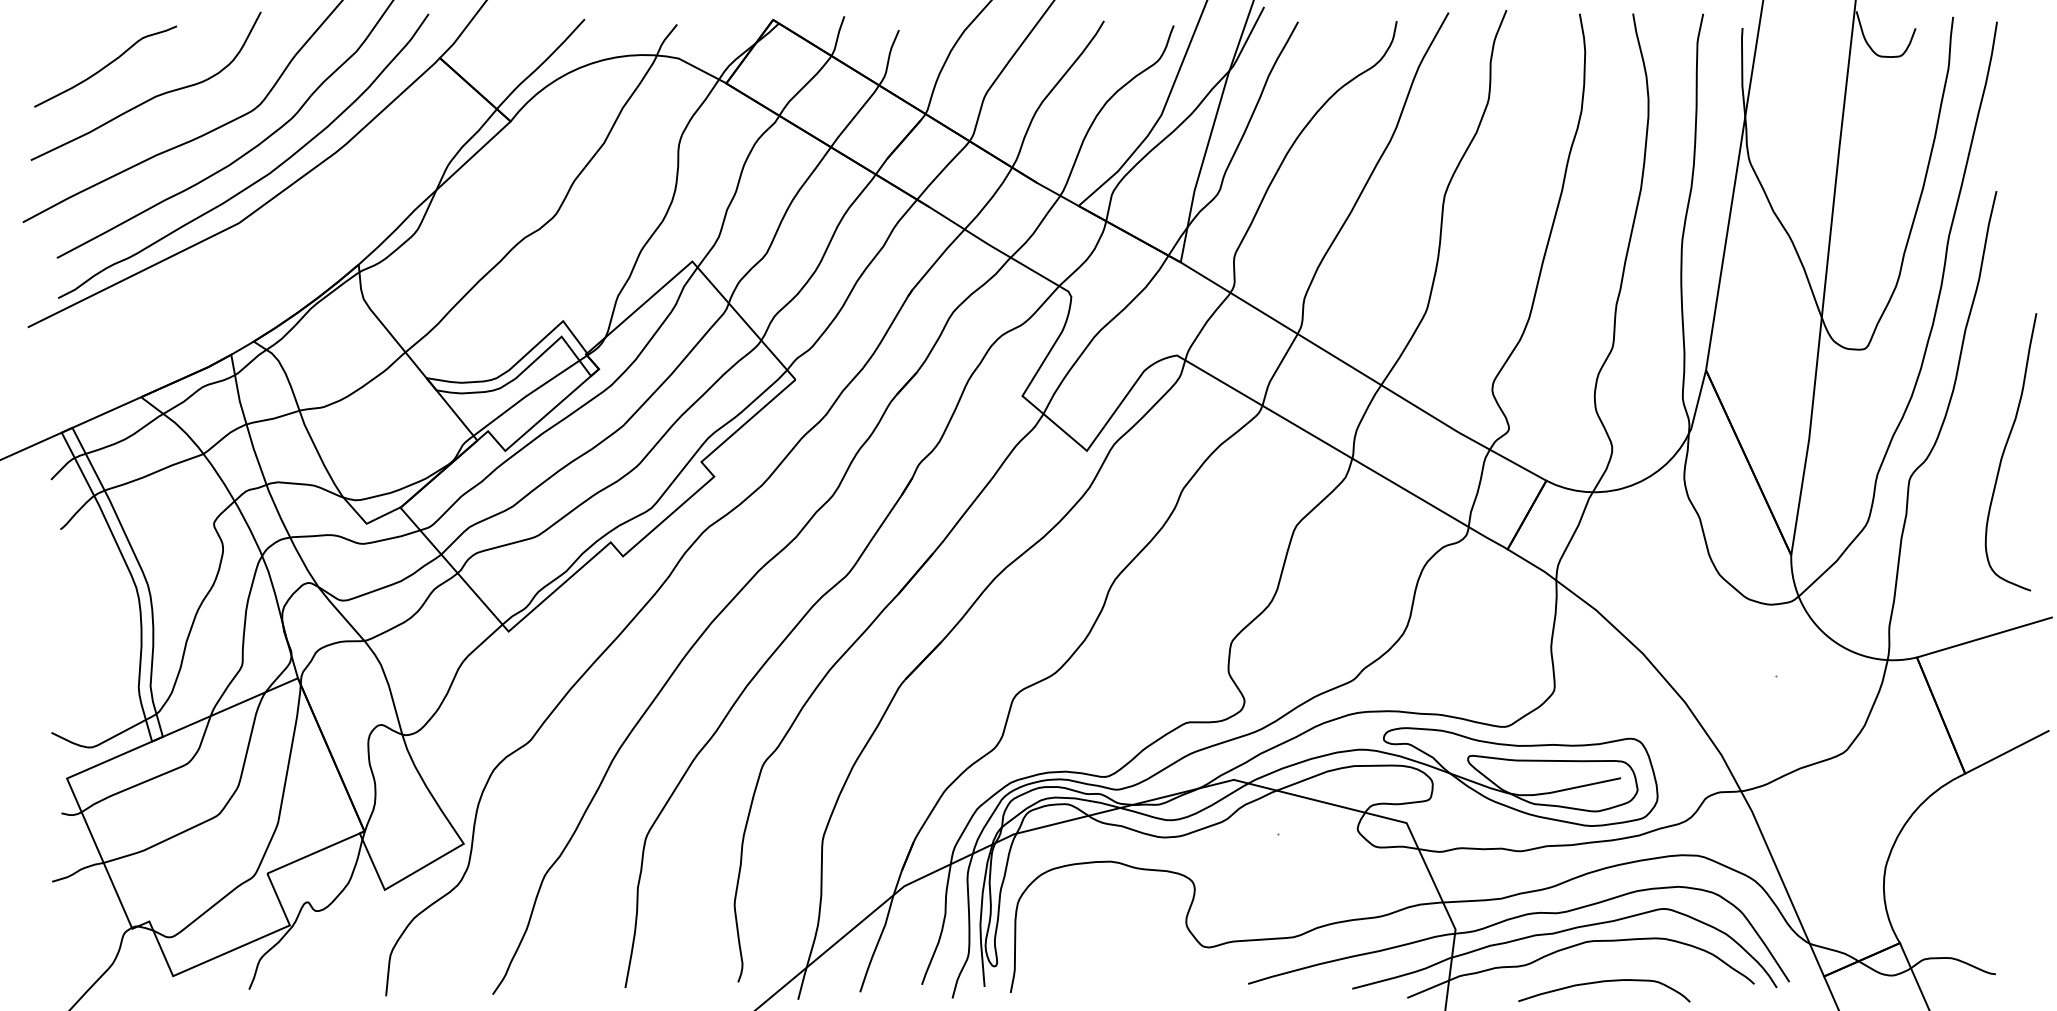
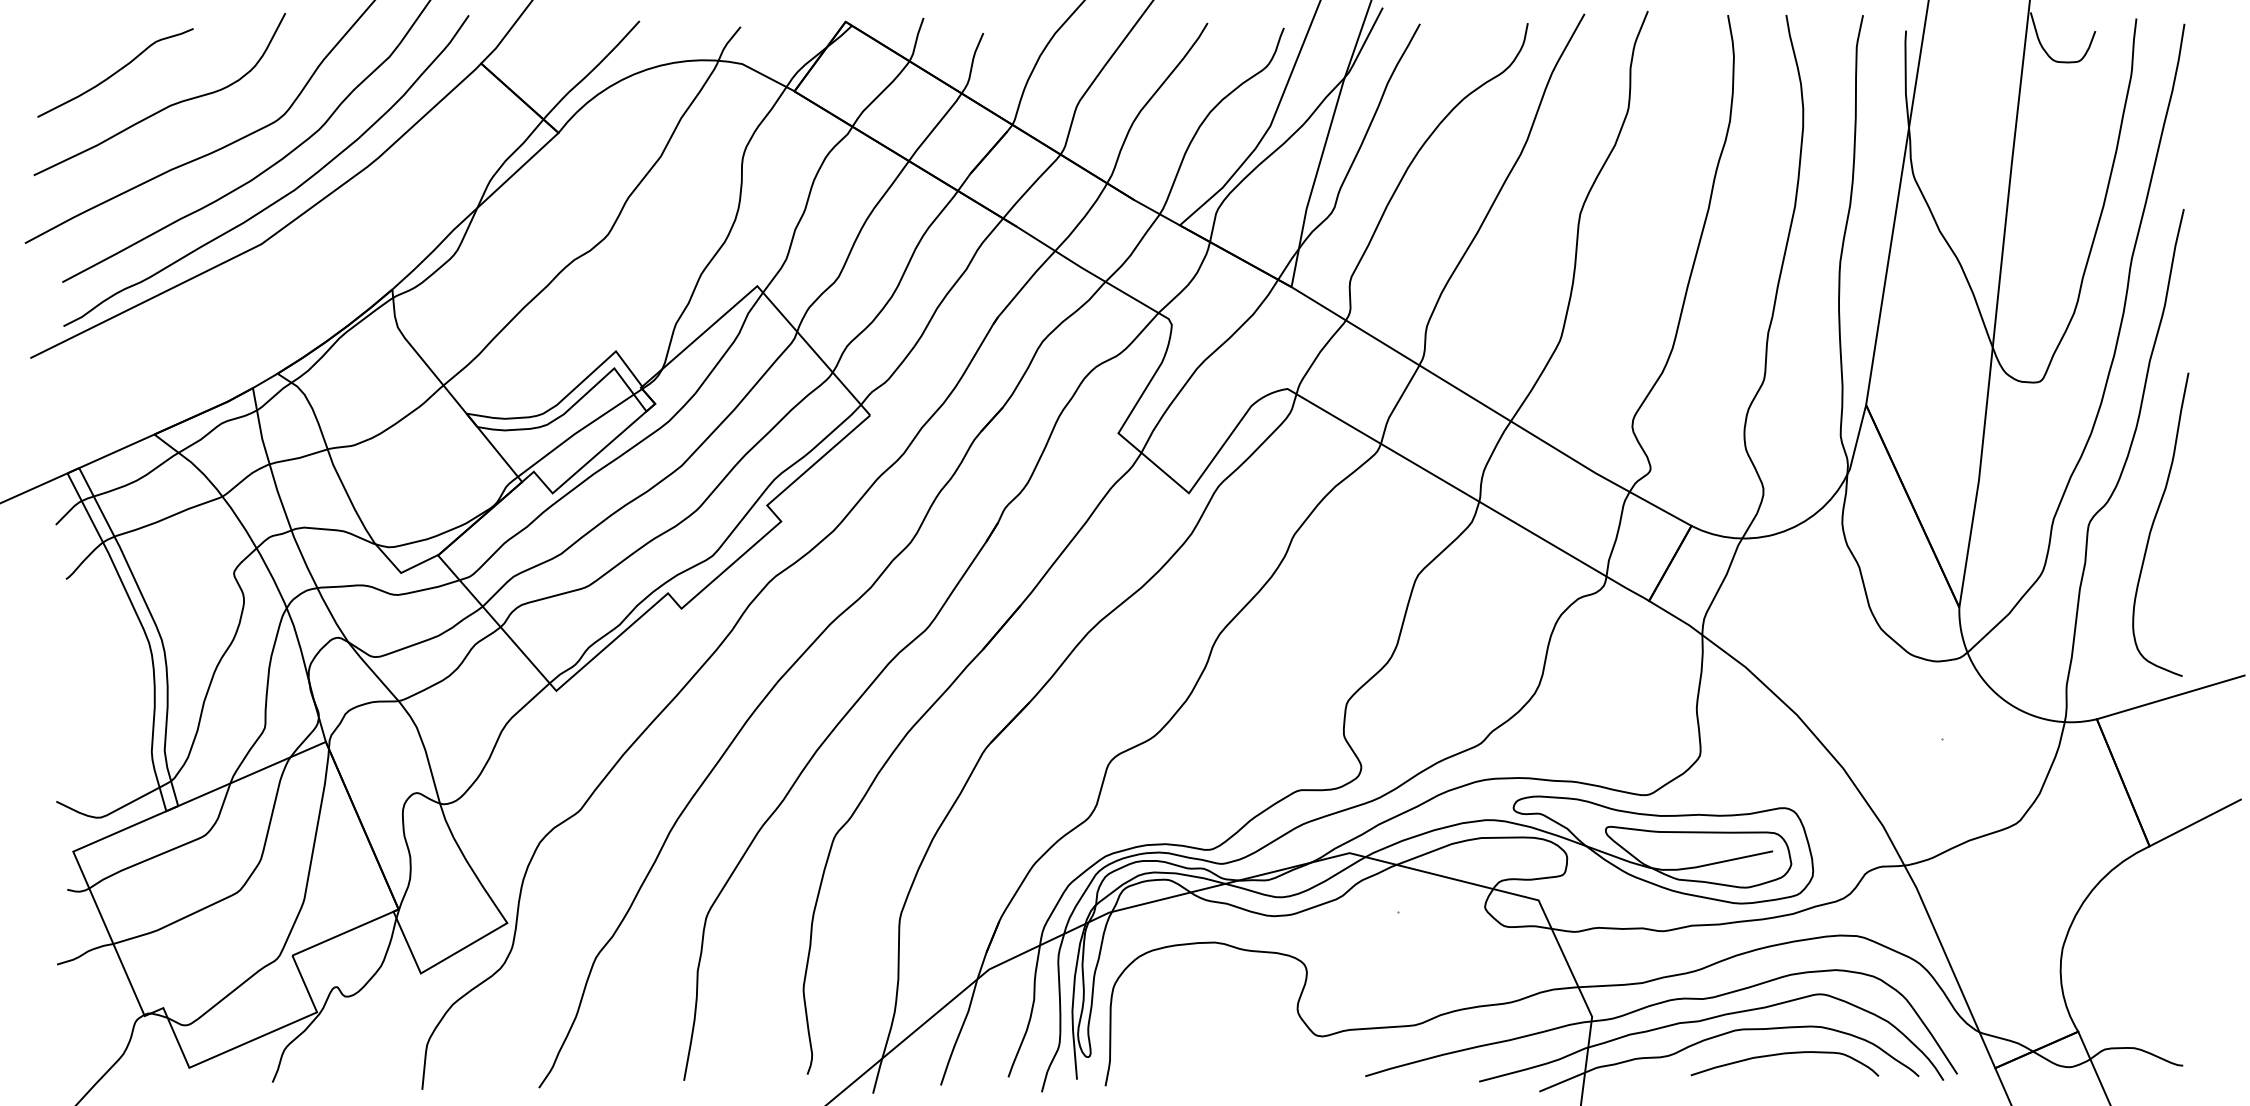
curve: (2005, 450) -> (2154, 522), moved
curve: (1603, 982) -> (1784, 1054), moved

